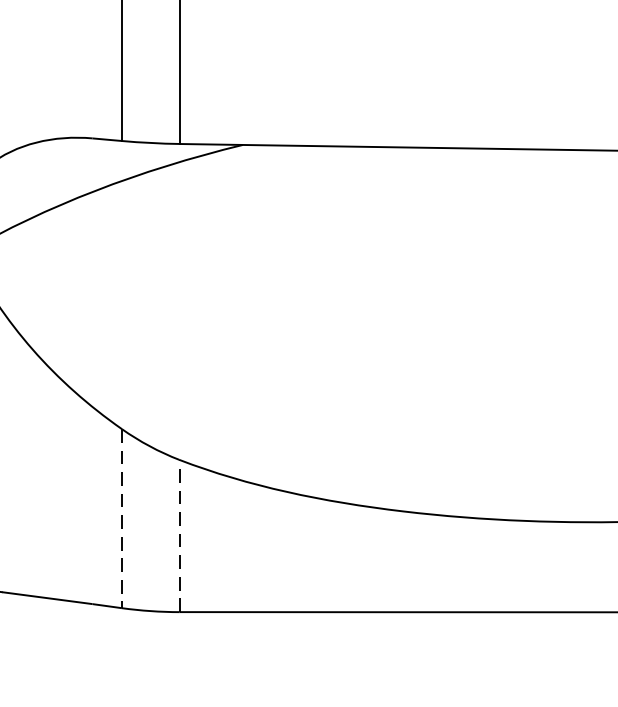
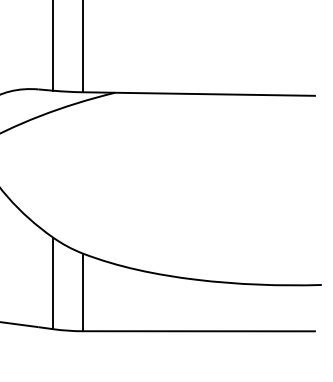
line: (122, 518) -> (53, 283), dashed -> solid
line: (178, 536) -> (82, 292), dashed -> solid

